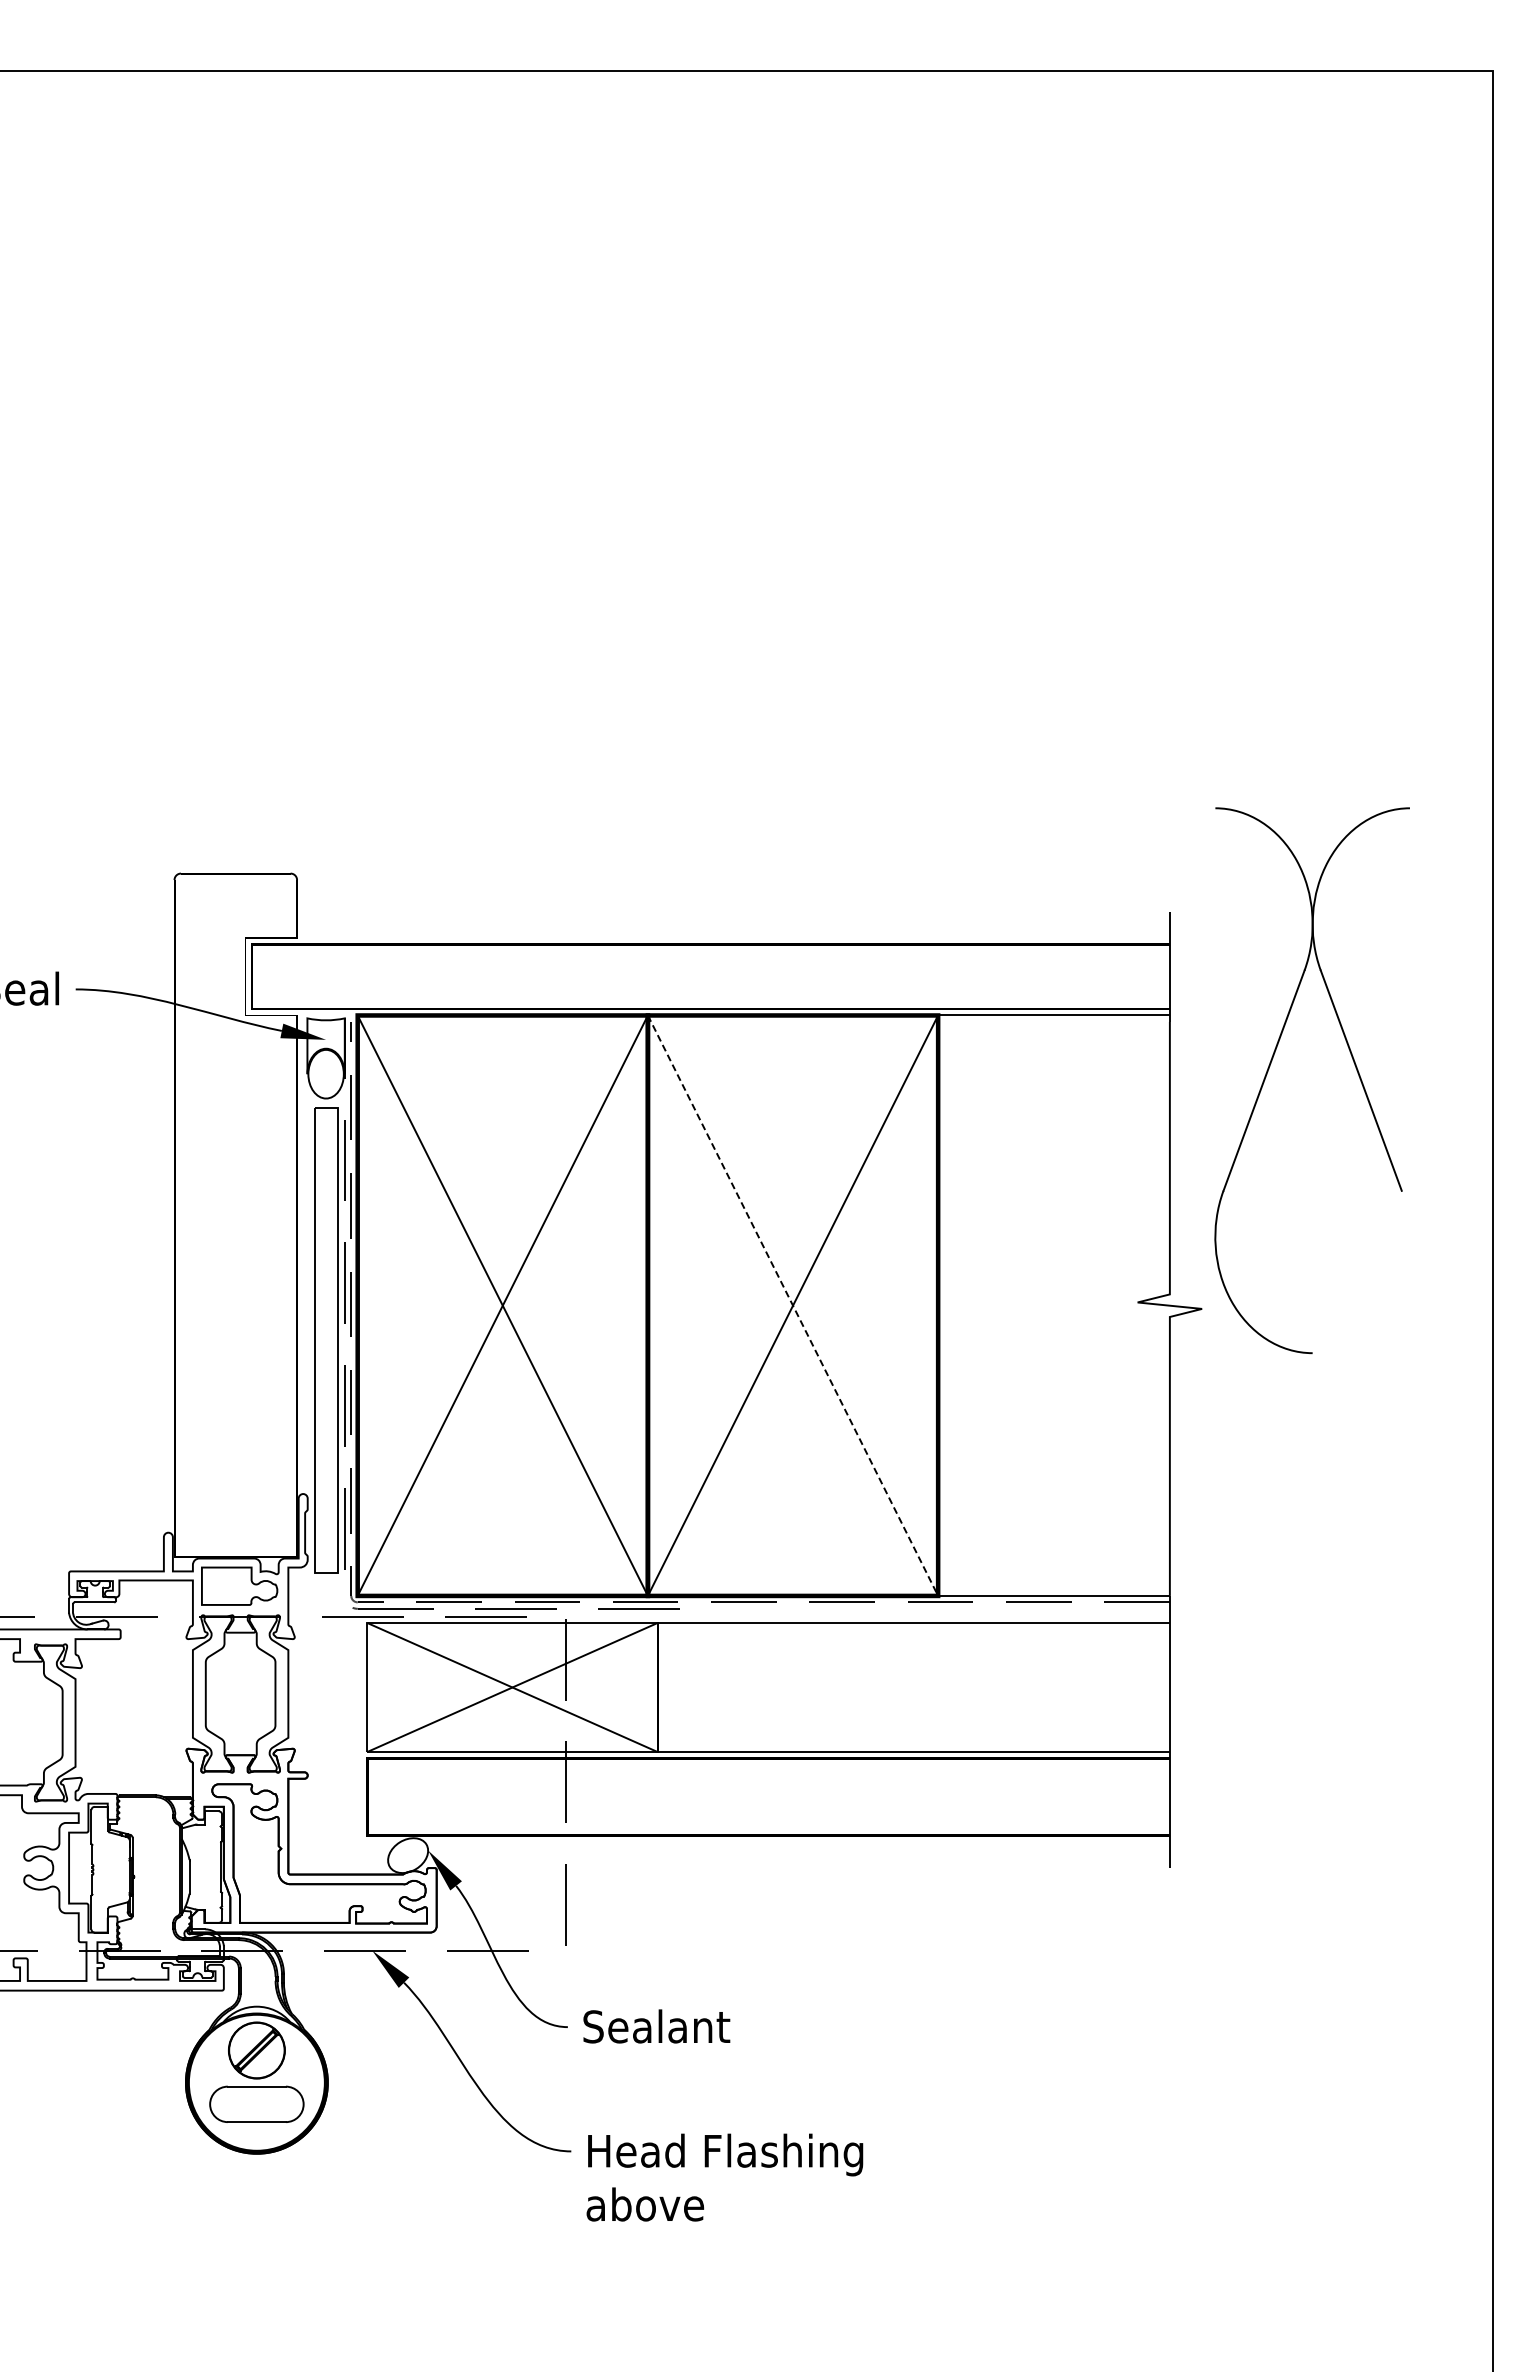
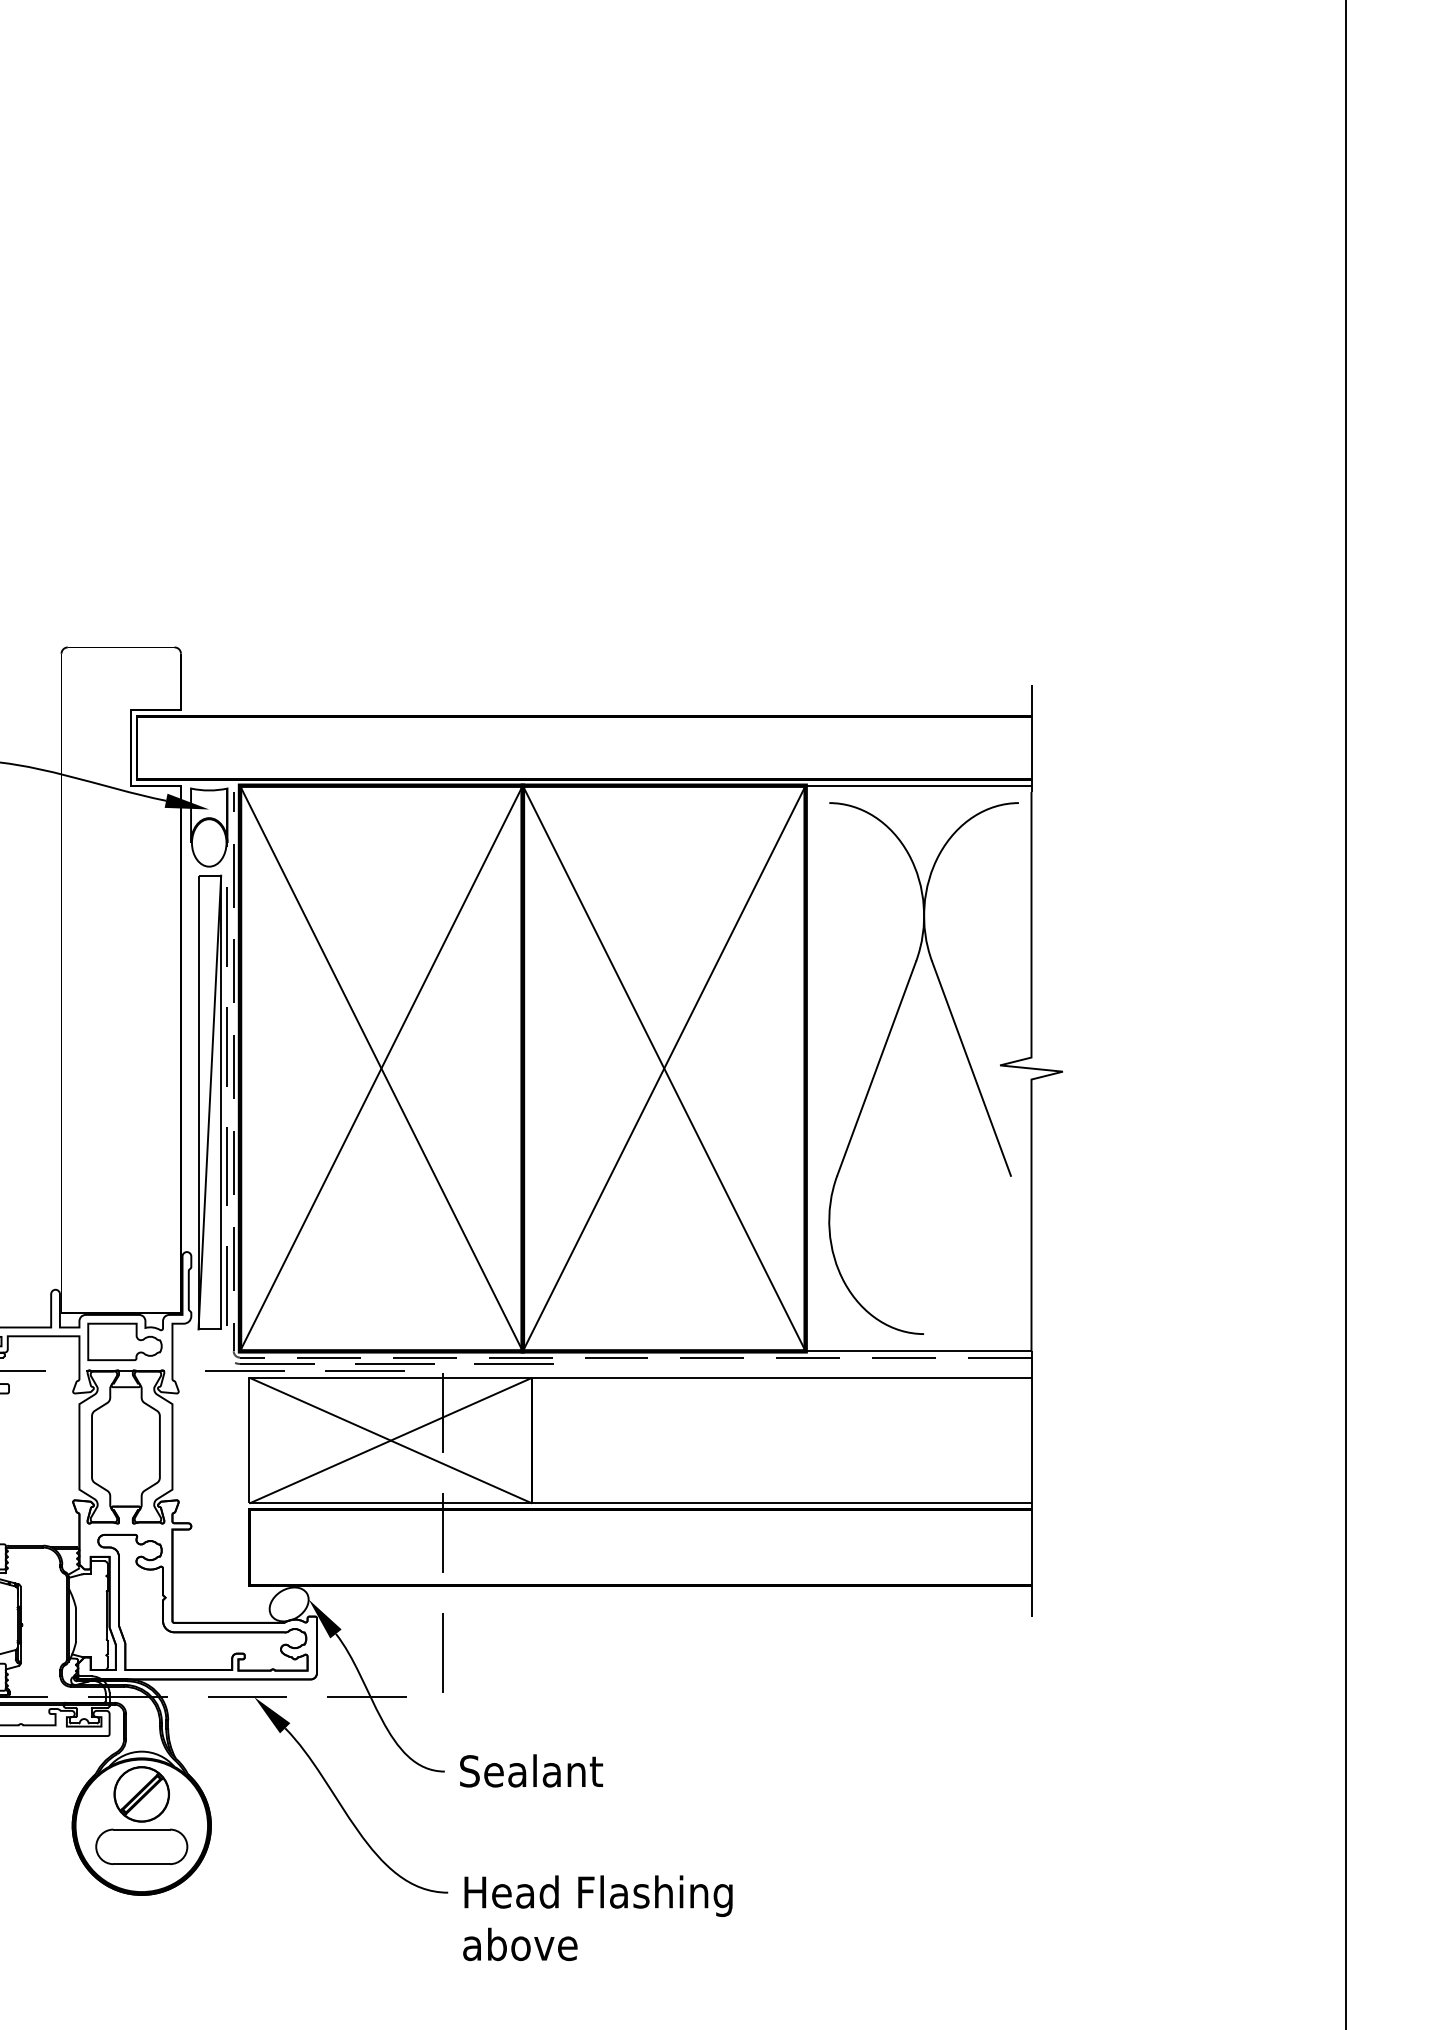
part: (1270, 1066) -> (883, 1054), moved
line: (793, 1306) -> (664, 1069), dashed -> solid
line: (326, 1340) -> (209, 1102), added

